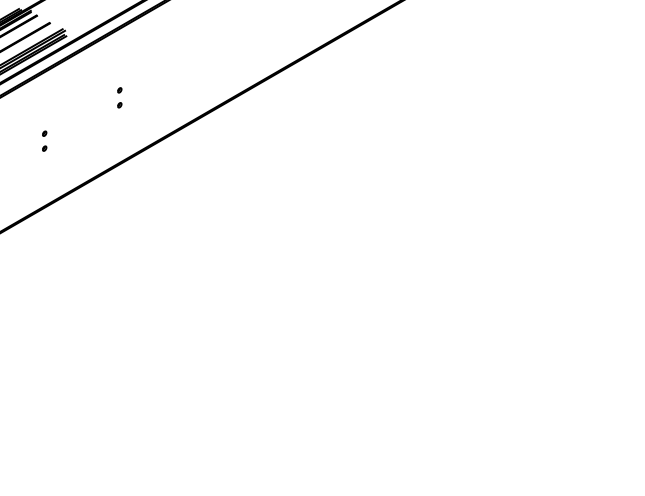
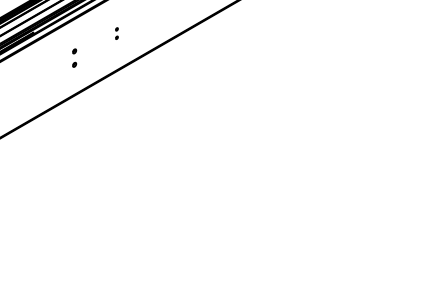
part: (44, 140) -> (74, 57), size x1.6

